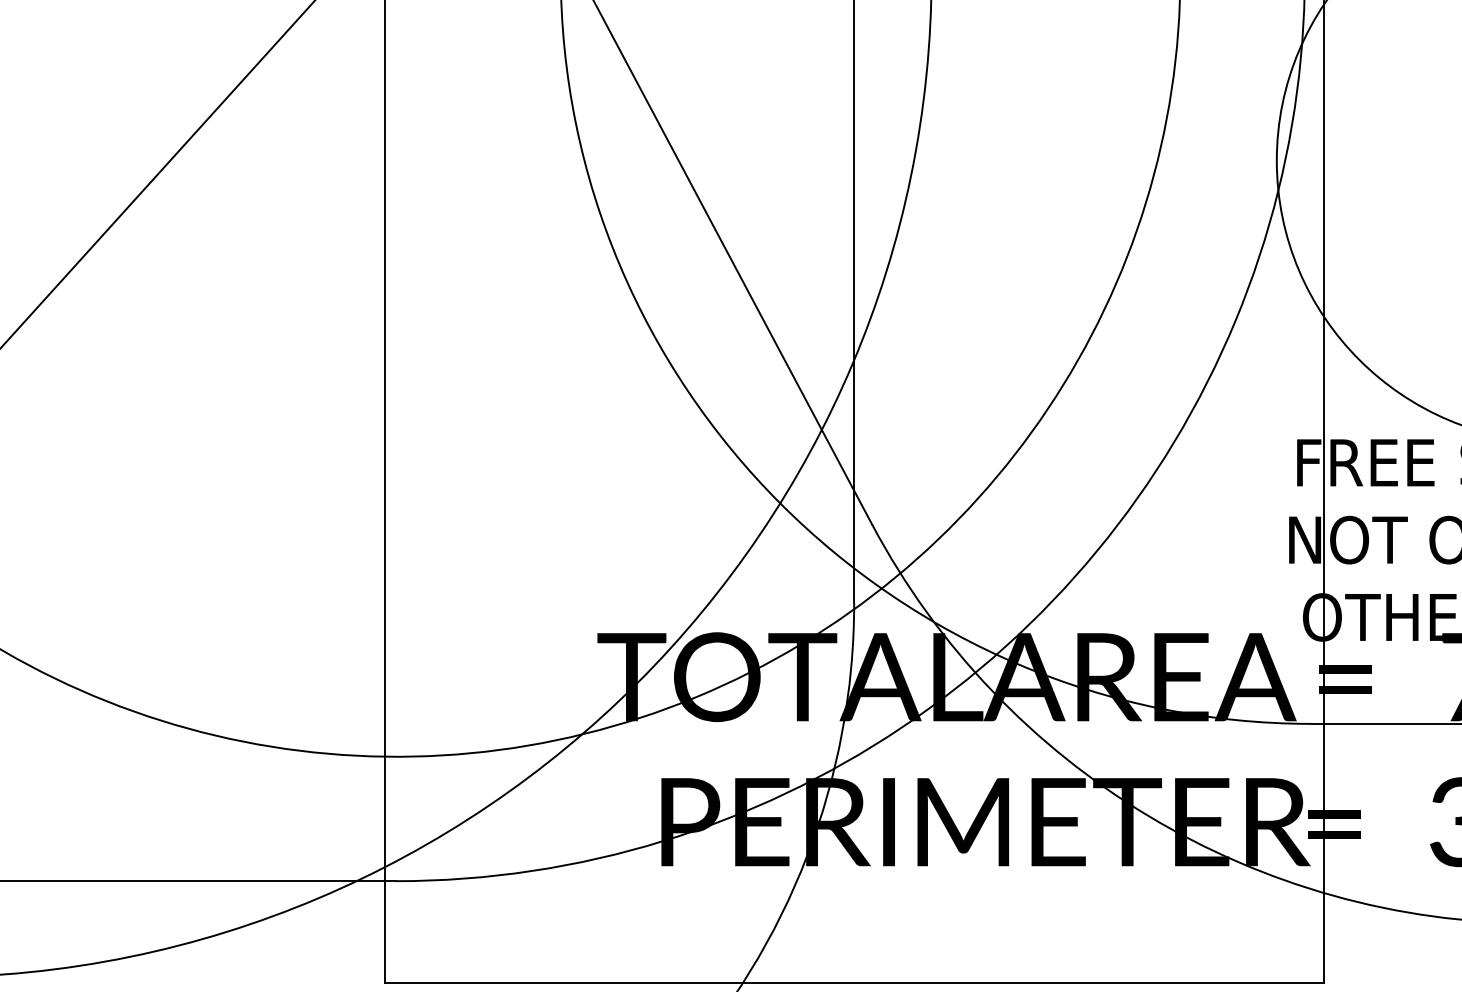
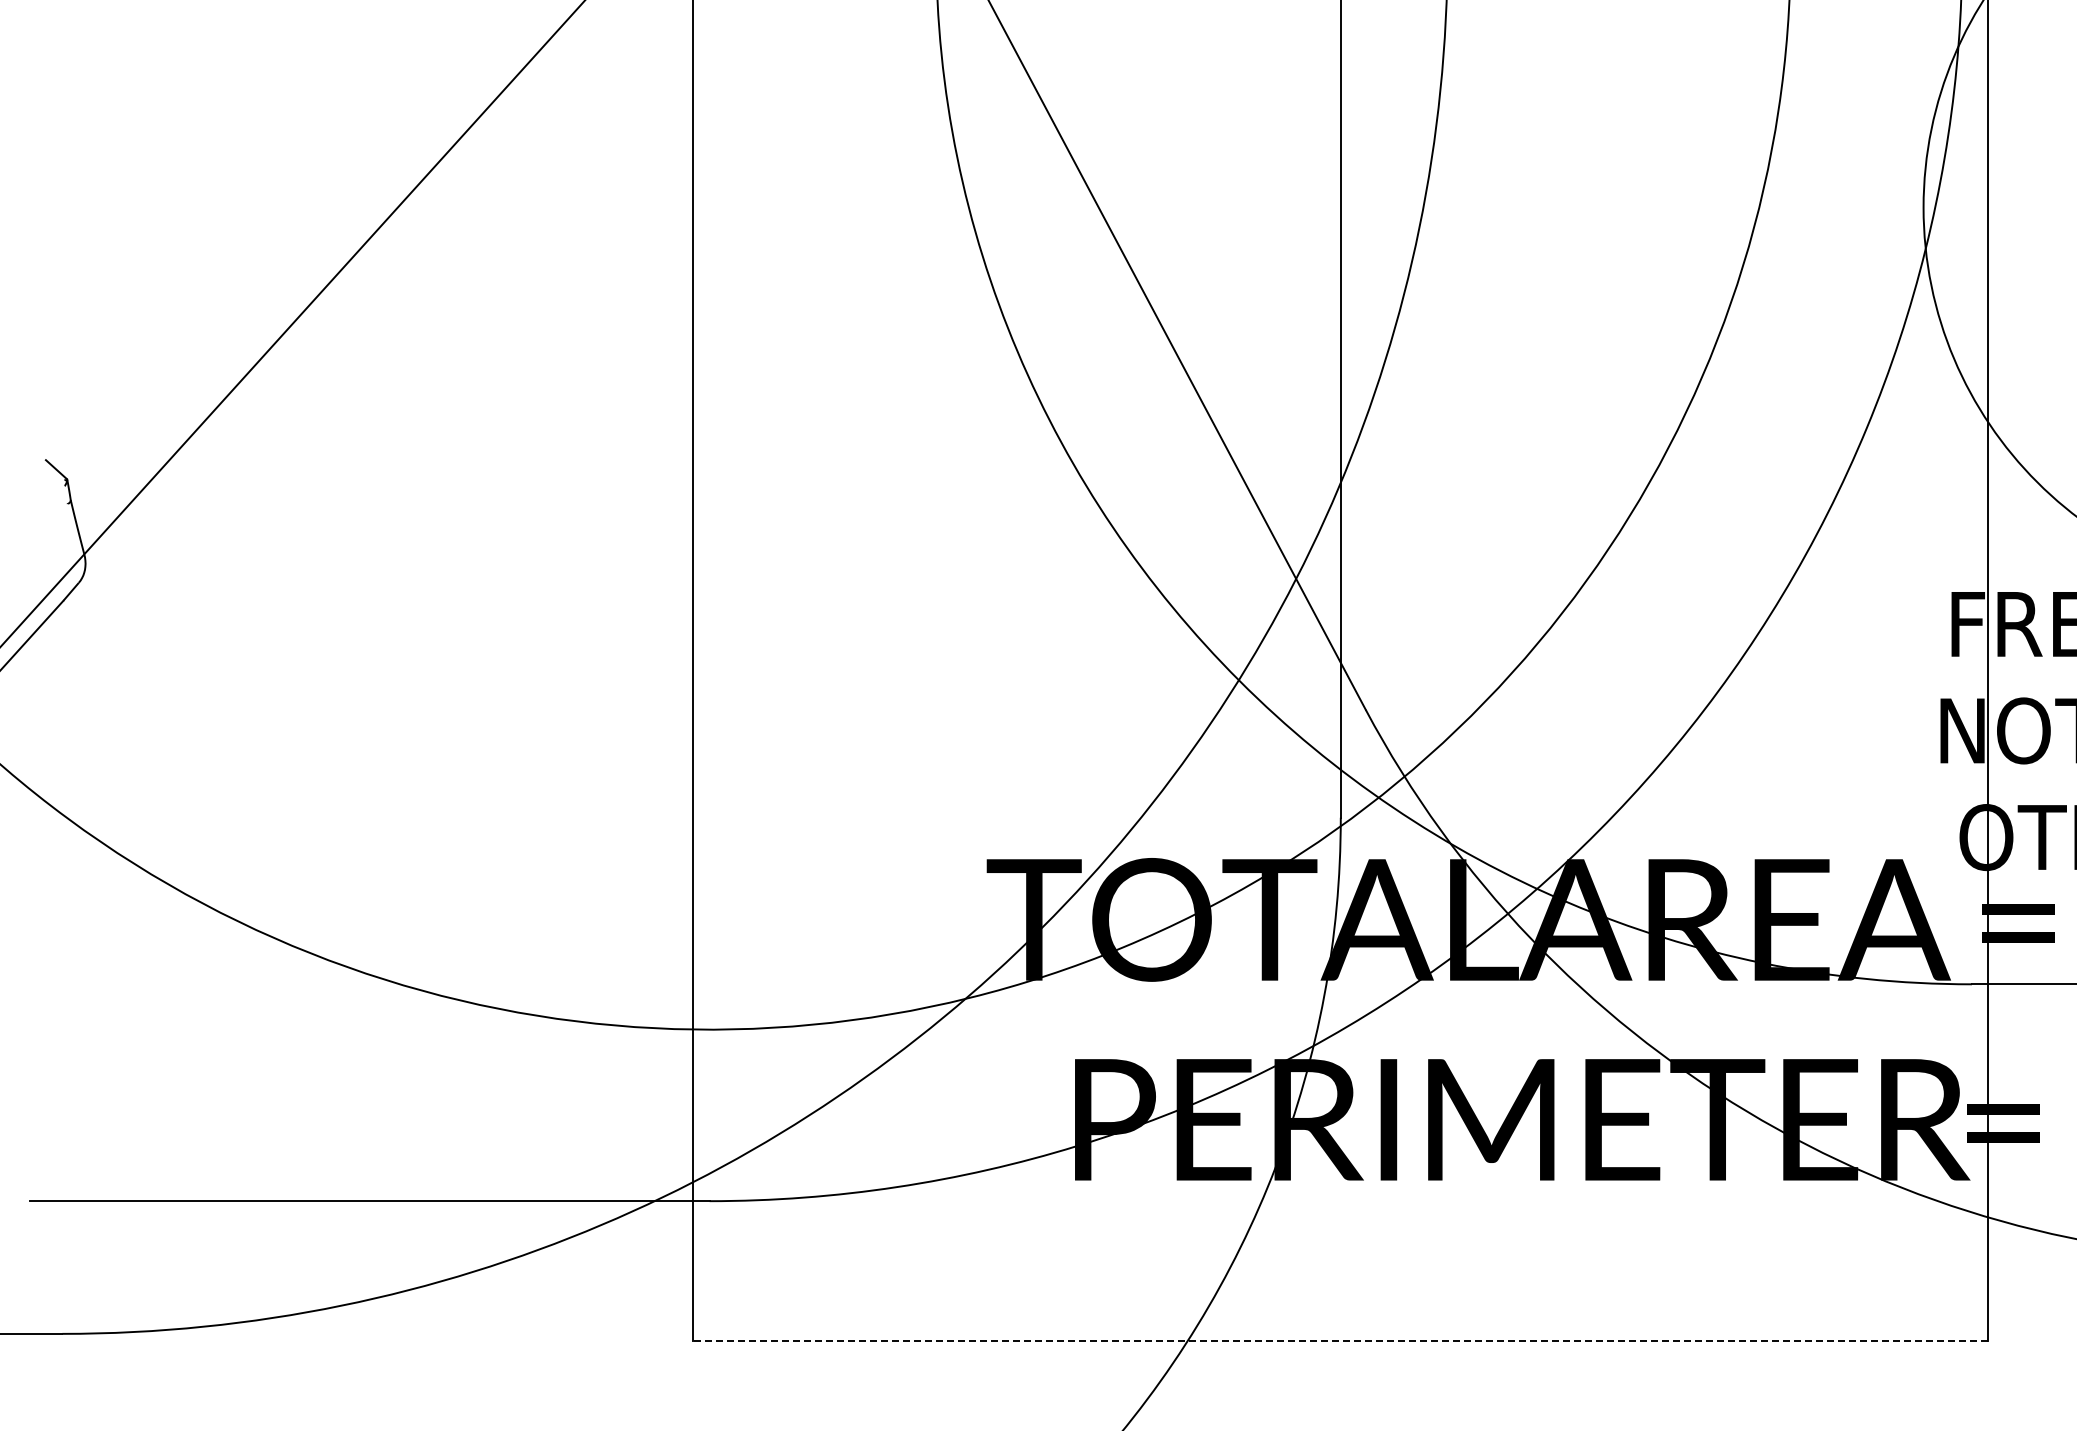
line: (853, 982) -> (1340, 1340), solid -> dashed

